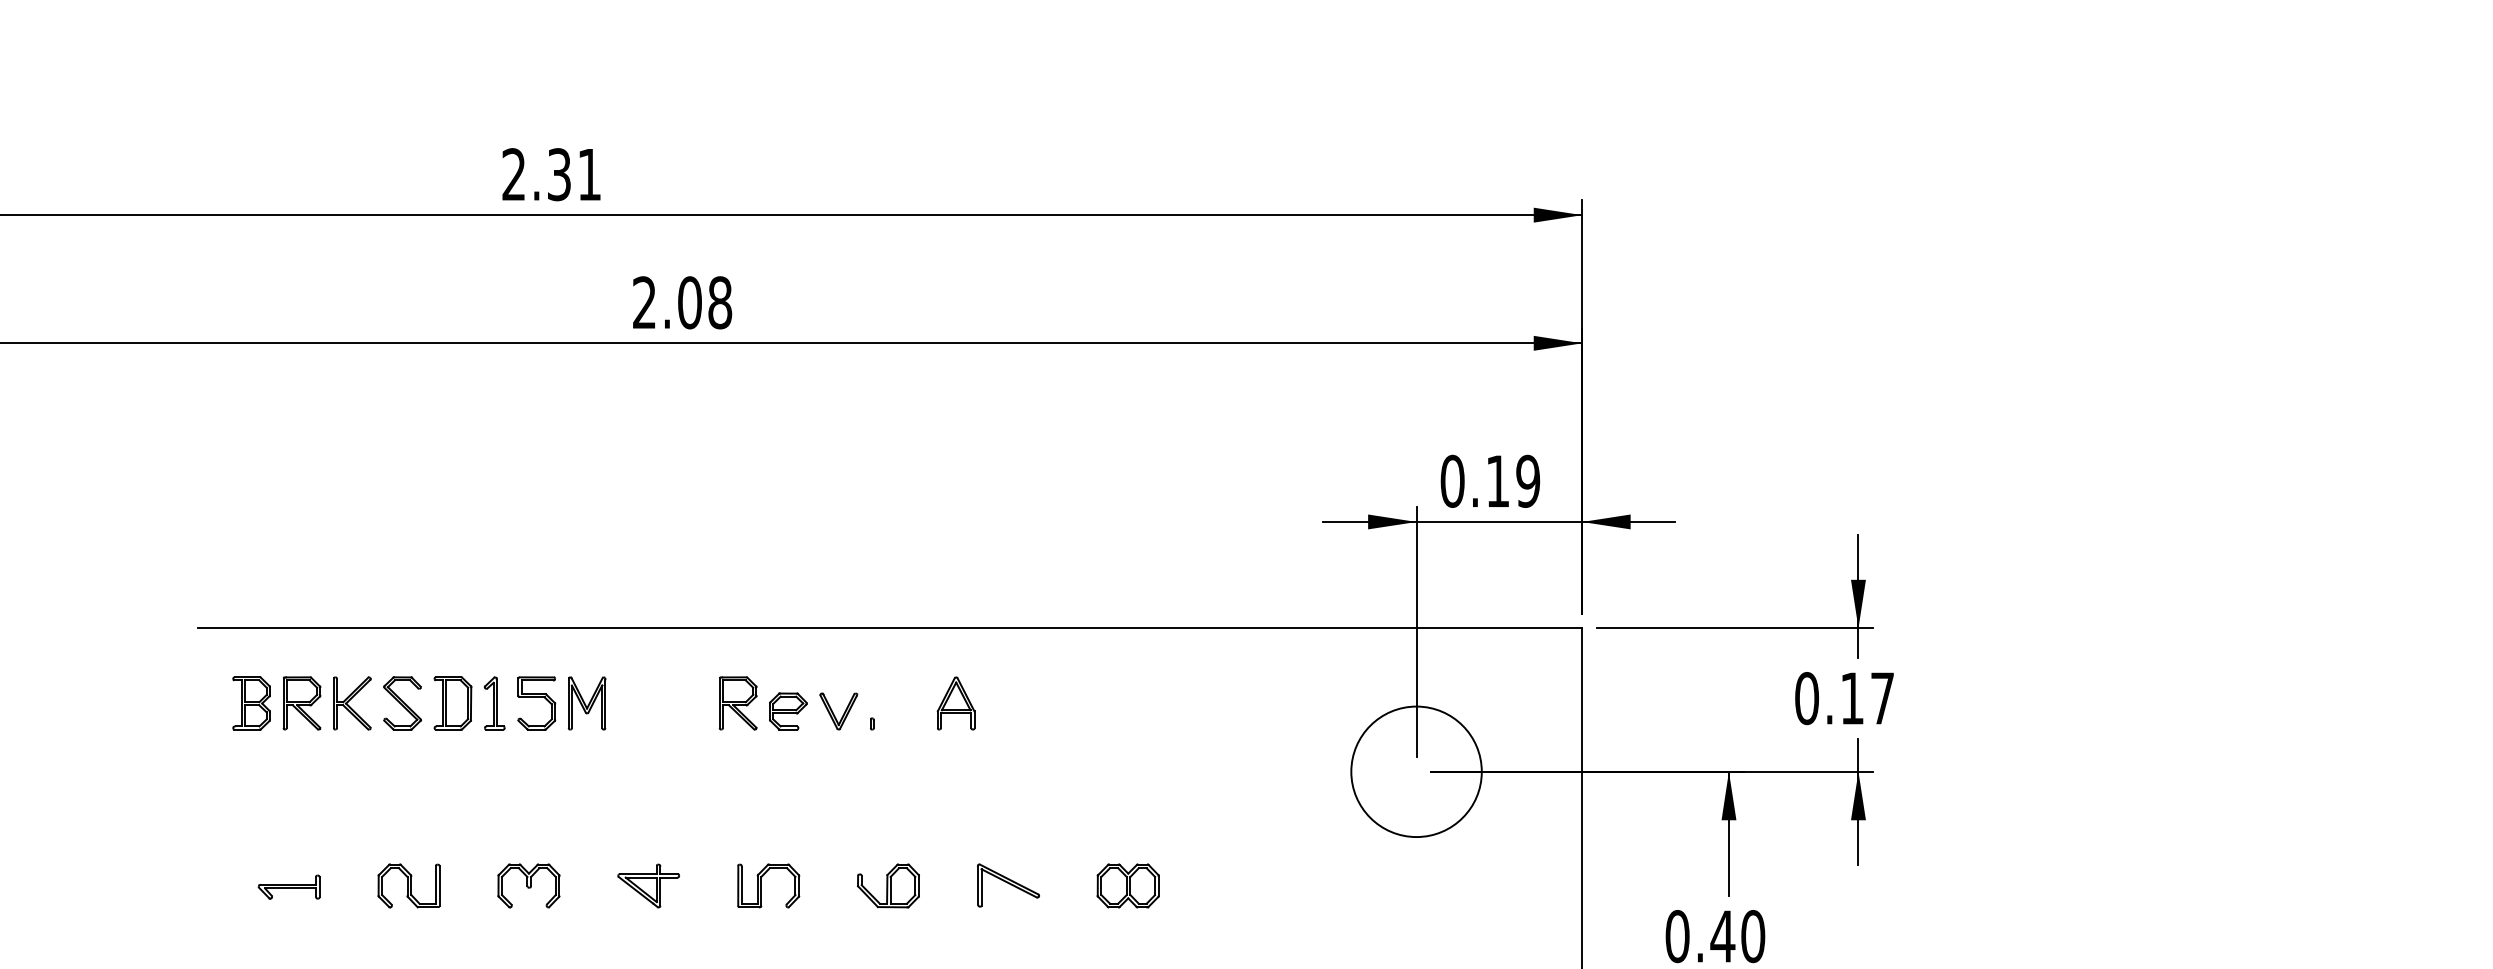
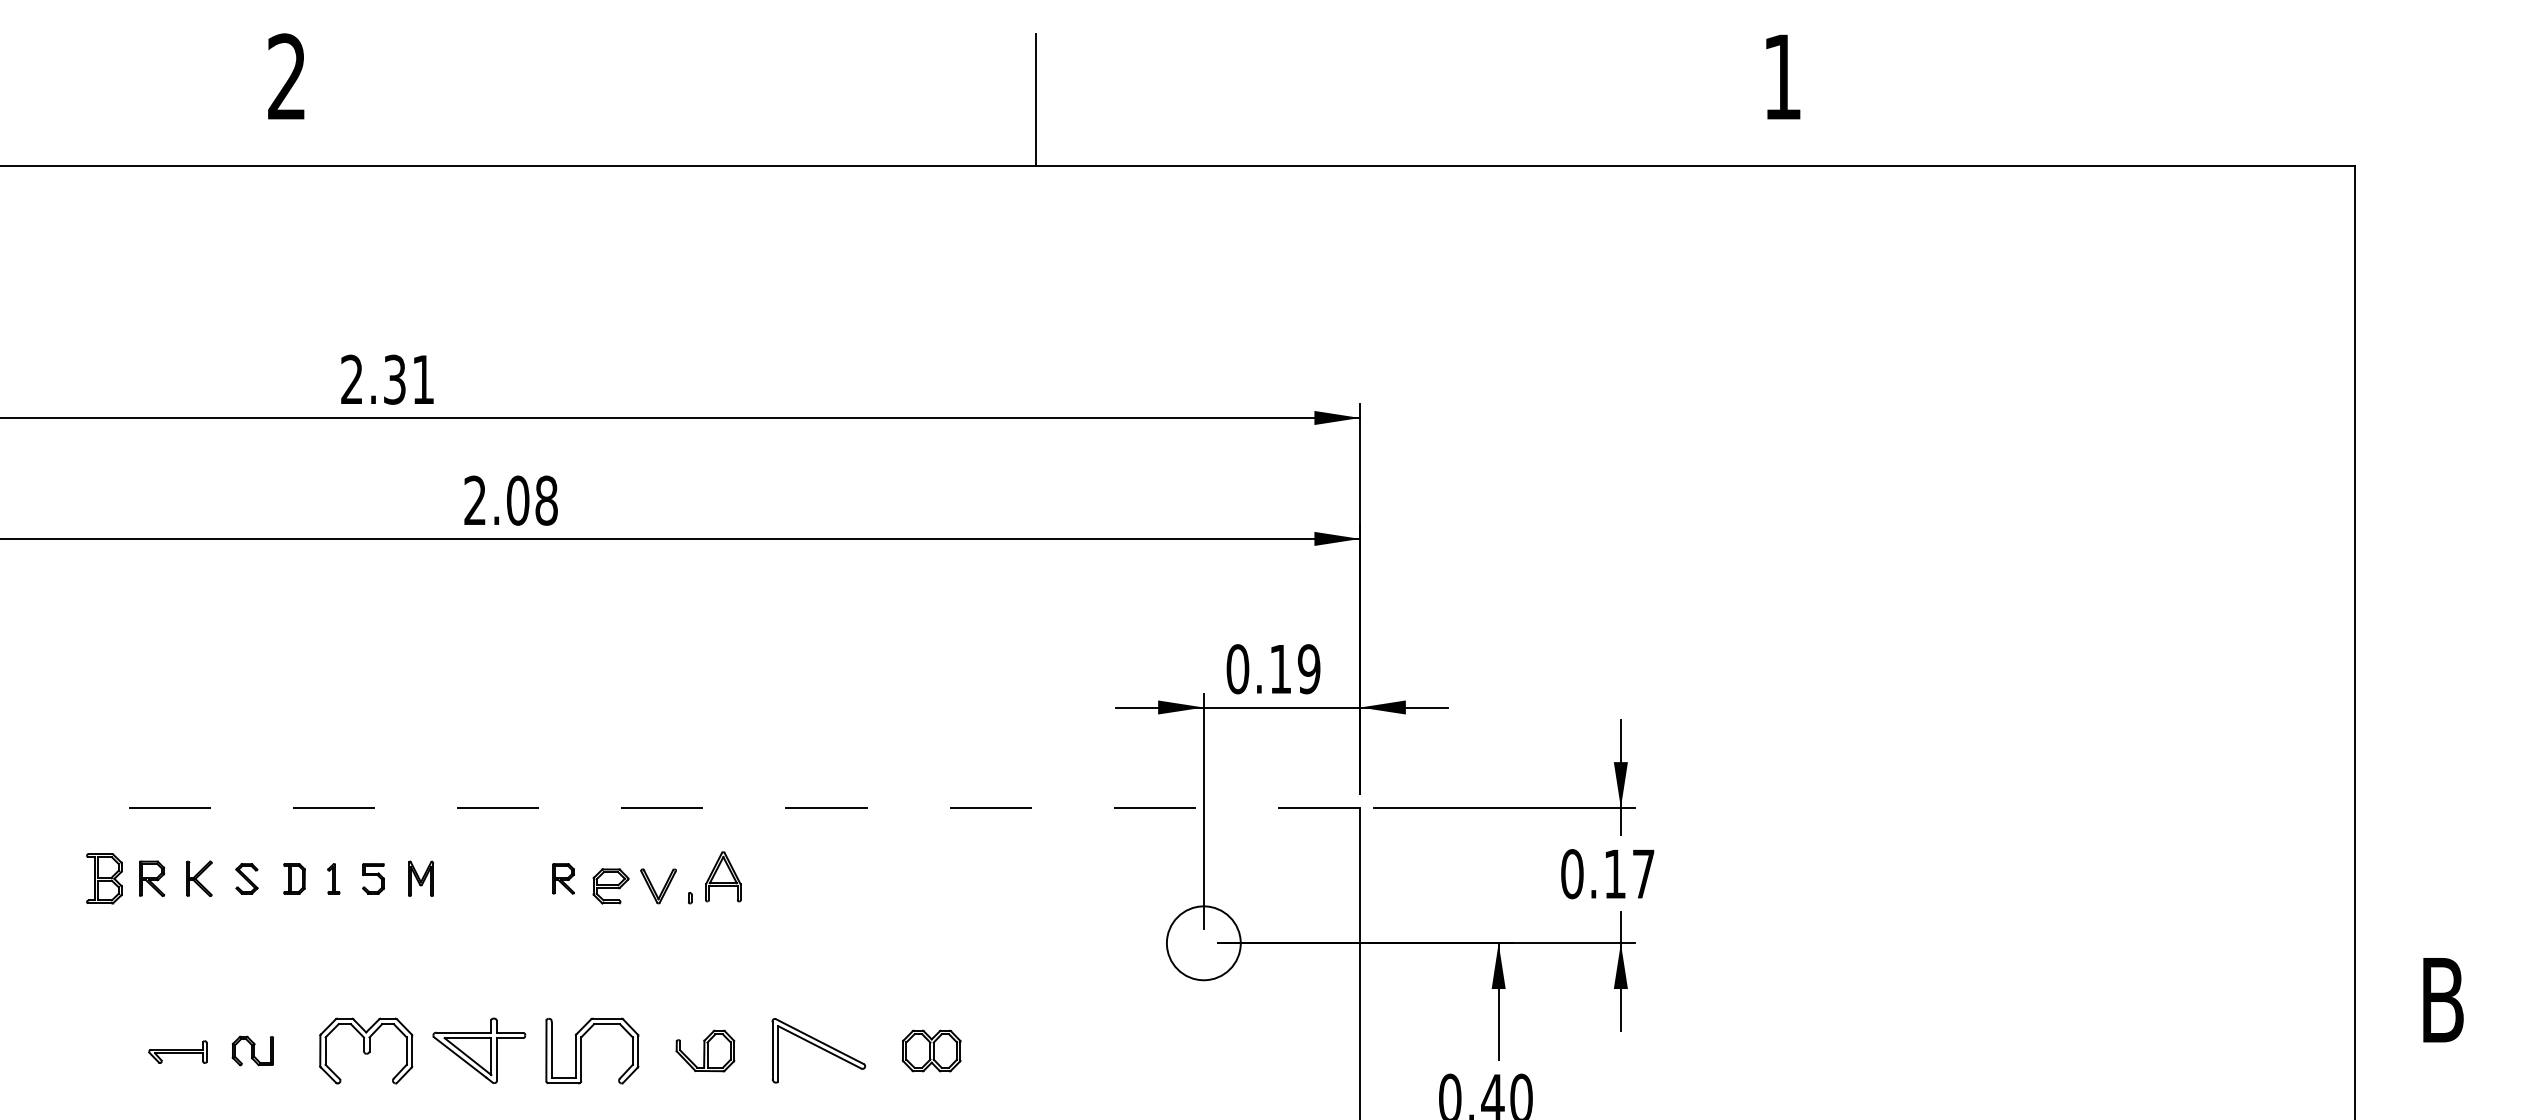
line: (889, 627) -> (706, 807), solid -> dashed
part: (301, 703) -> (151, 878), size x0.7
part: (352, 703) -> (199, 878), size x0.7
part: (402, 703) -> (246, 878), size x0.6
part: (453, 703) -> (294, 878), size x0.6
part: (494, 703) -> (333, 878), size x0.6
part: (536, 703) -> (373, 878), size x0.6
part: (586, 703) -> (420, 878), size x0.7
part: (738, 703) -> (563, 878), size x0.6
part: (956, 703) -> (723, 876), moved
circle: (1416, 770) -> (1203, 942), size x0.6
part: (408, 885) -> (252, 1050), size x0.7
part: (528, 885) -> (365, 1050), size x1.6
part: (768, 885) -> (592, 1050), size x1.6
part: (1008, 885) -> (818, 1050), size x1.6
part: (288, 886) -> (177, 1051), moved
part: (647, 886) -> (478, 1051), size x1.6

